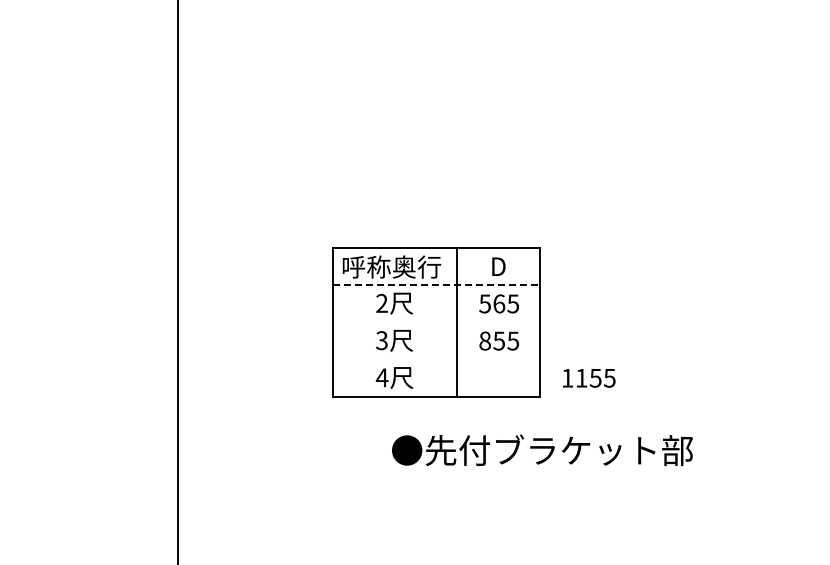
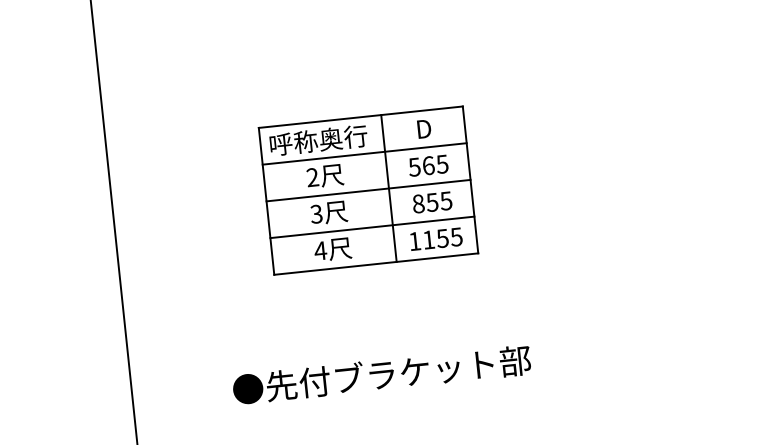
line: (437, 285) -> (365, 153), dashed -> solid
line: (436, 322) -> (368, 190), added
line: (436, 359) -> (372, 227), added
text: (589, 378) -> (436, 239), moved
text: (542, 449) -> (381, 374), moved

